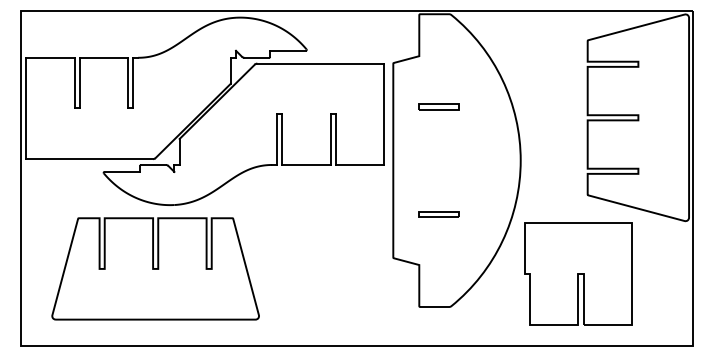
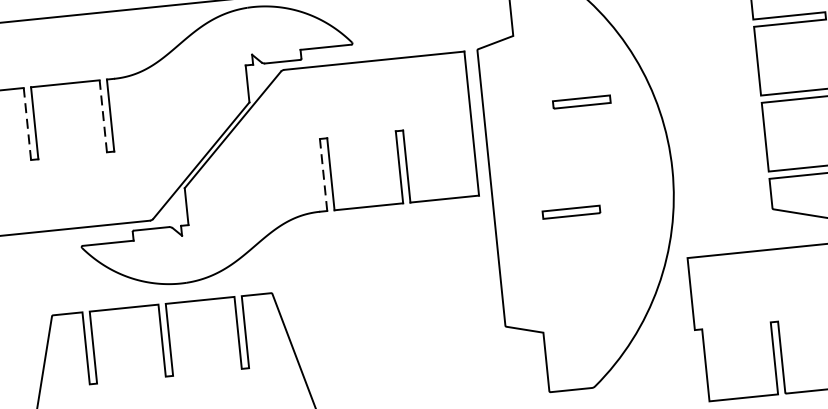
line: (74, 82) -> (27, 123), solid -> dashed
line: (127, 82) -> (102, 115), solid -> dashed
part: (438, 106) -> (580, 101), moved
line: (277, 139) -> (323, 174), solid -> dashed
part: (438, 214) -> (570, 212), moved

